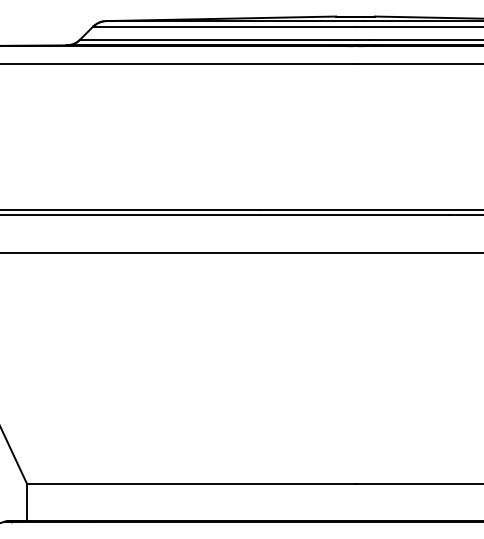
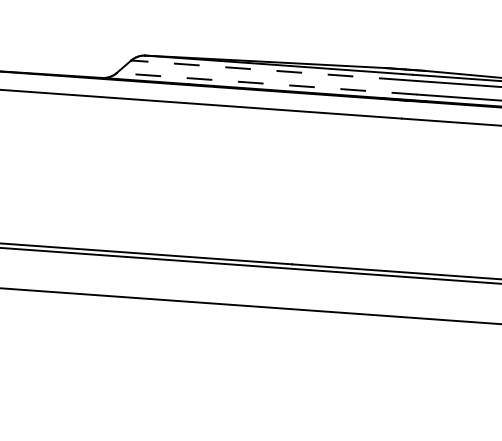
line: (223, 26) -> (267, 69), solid -> dashed
line: (223, 39) -> (266, 83), solid -> dashed

